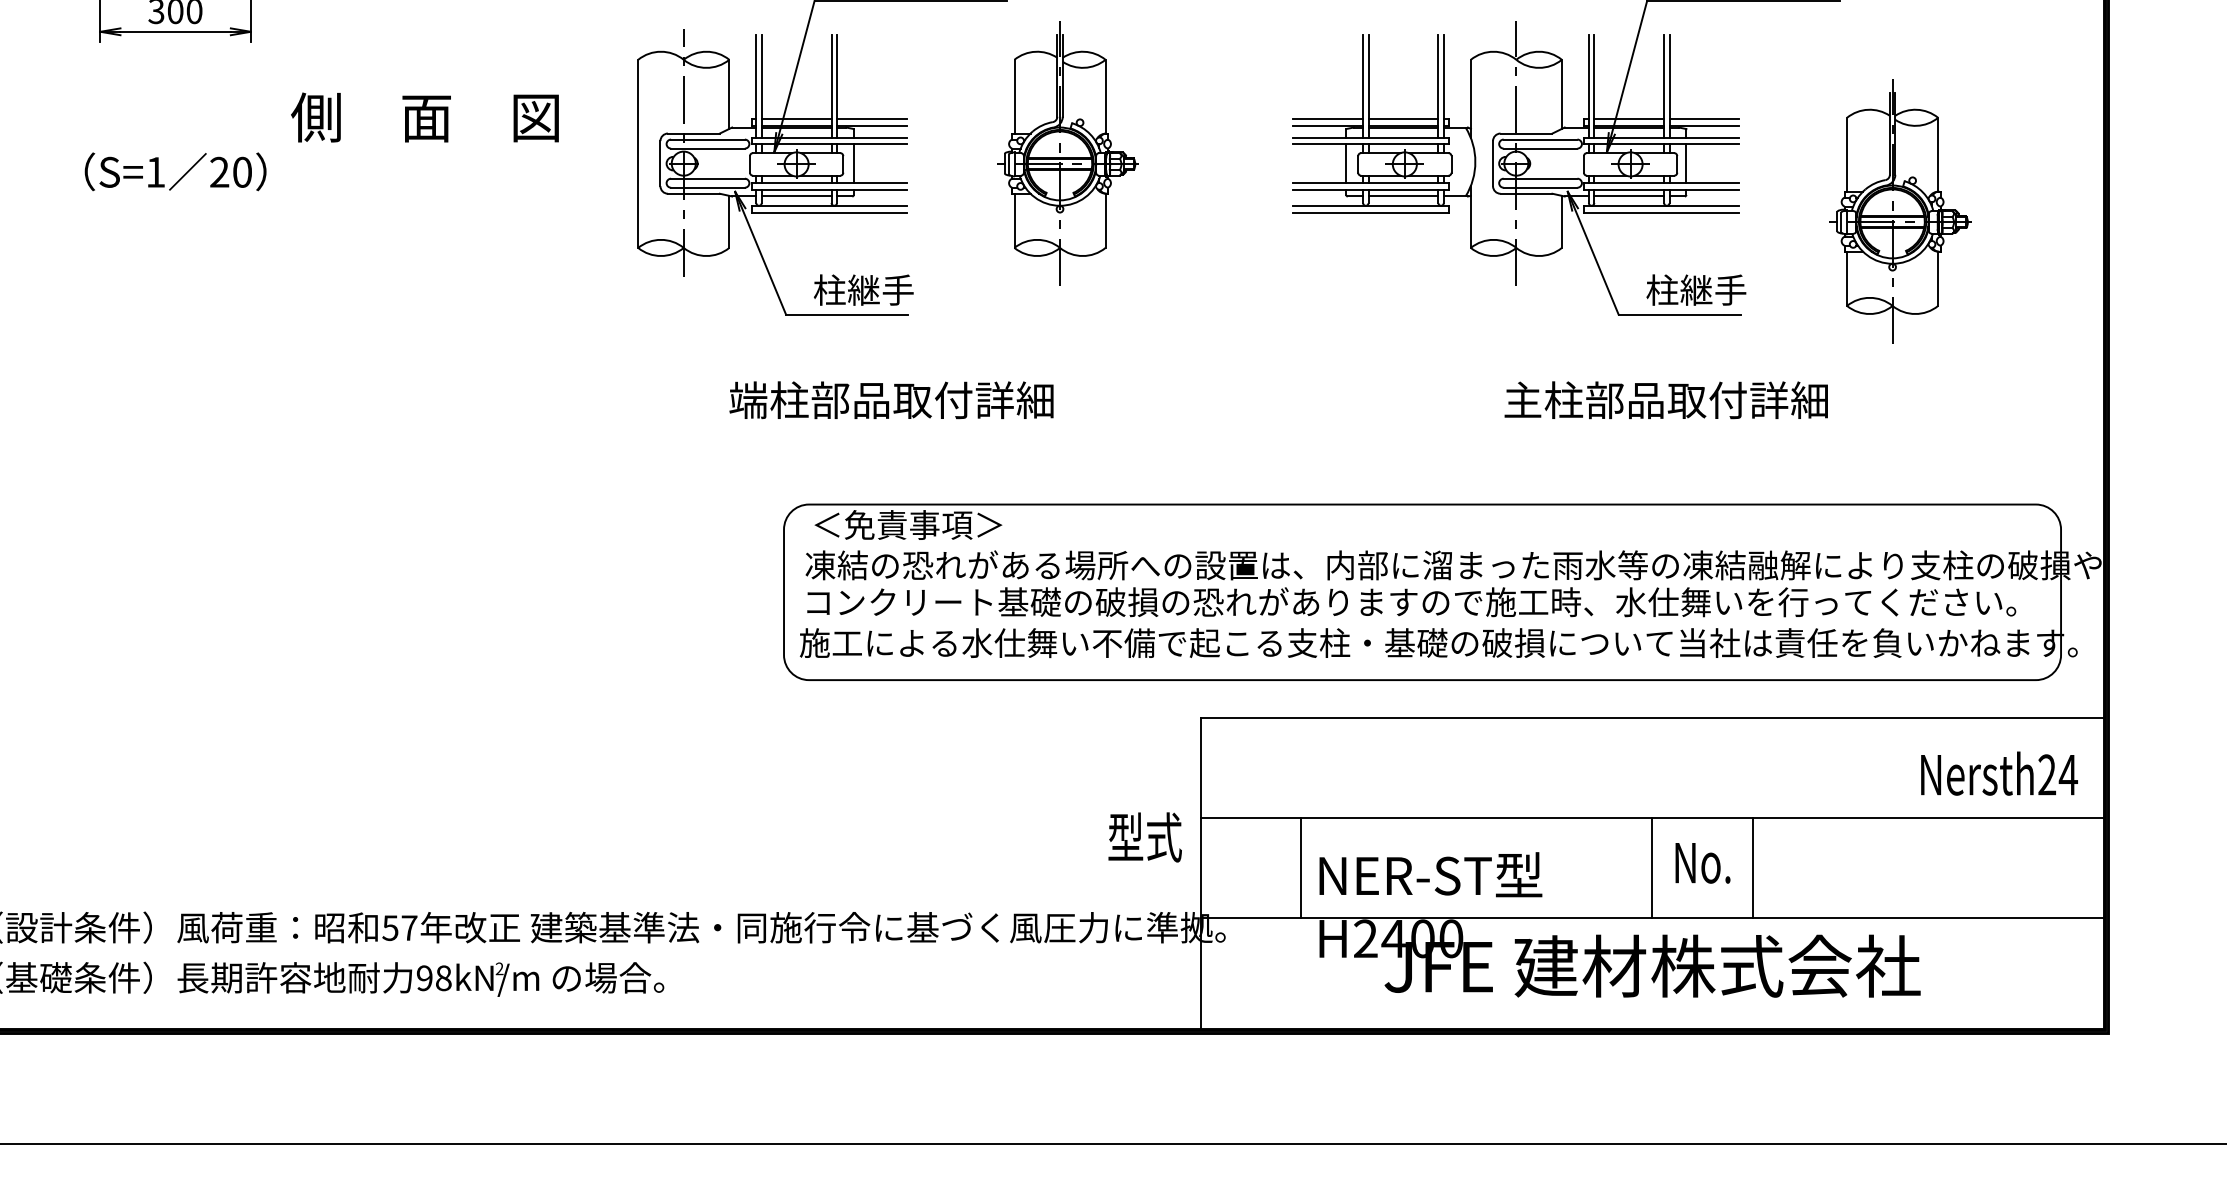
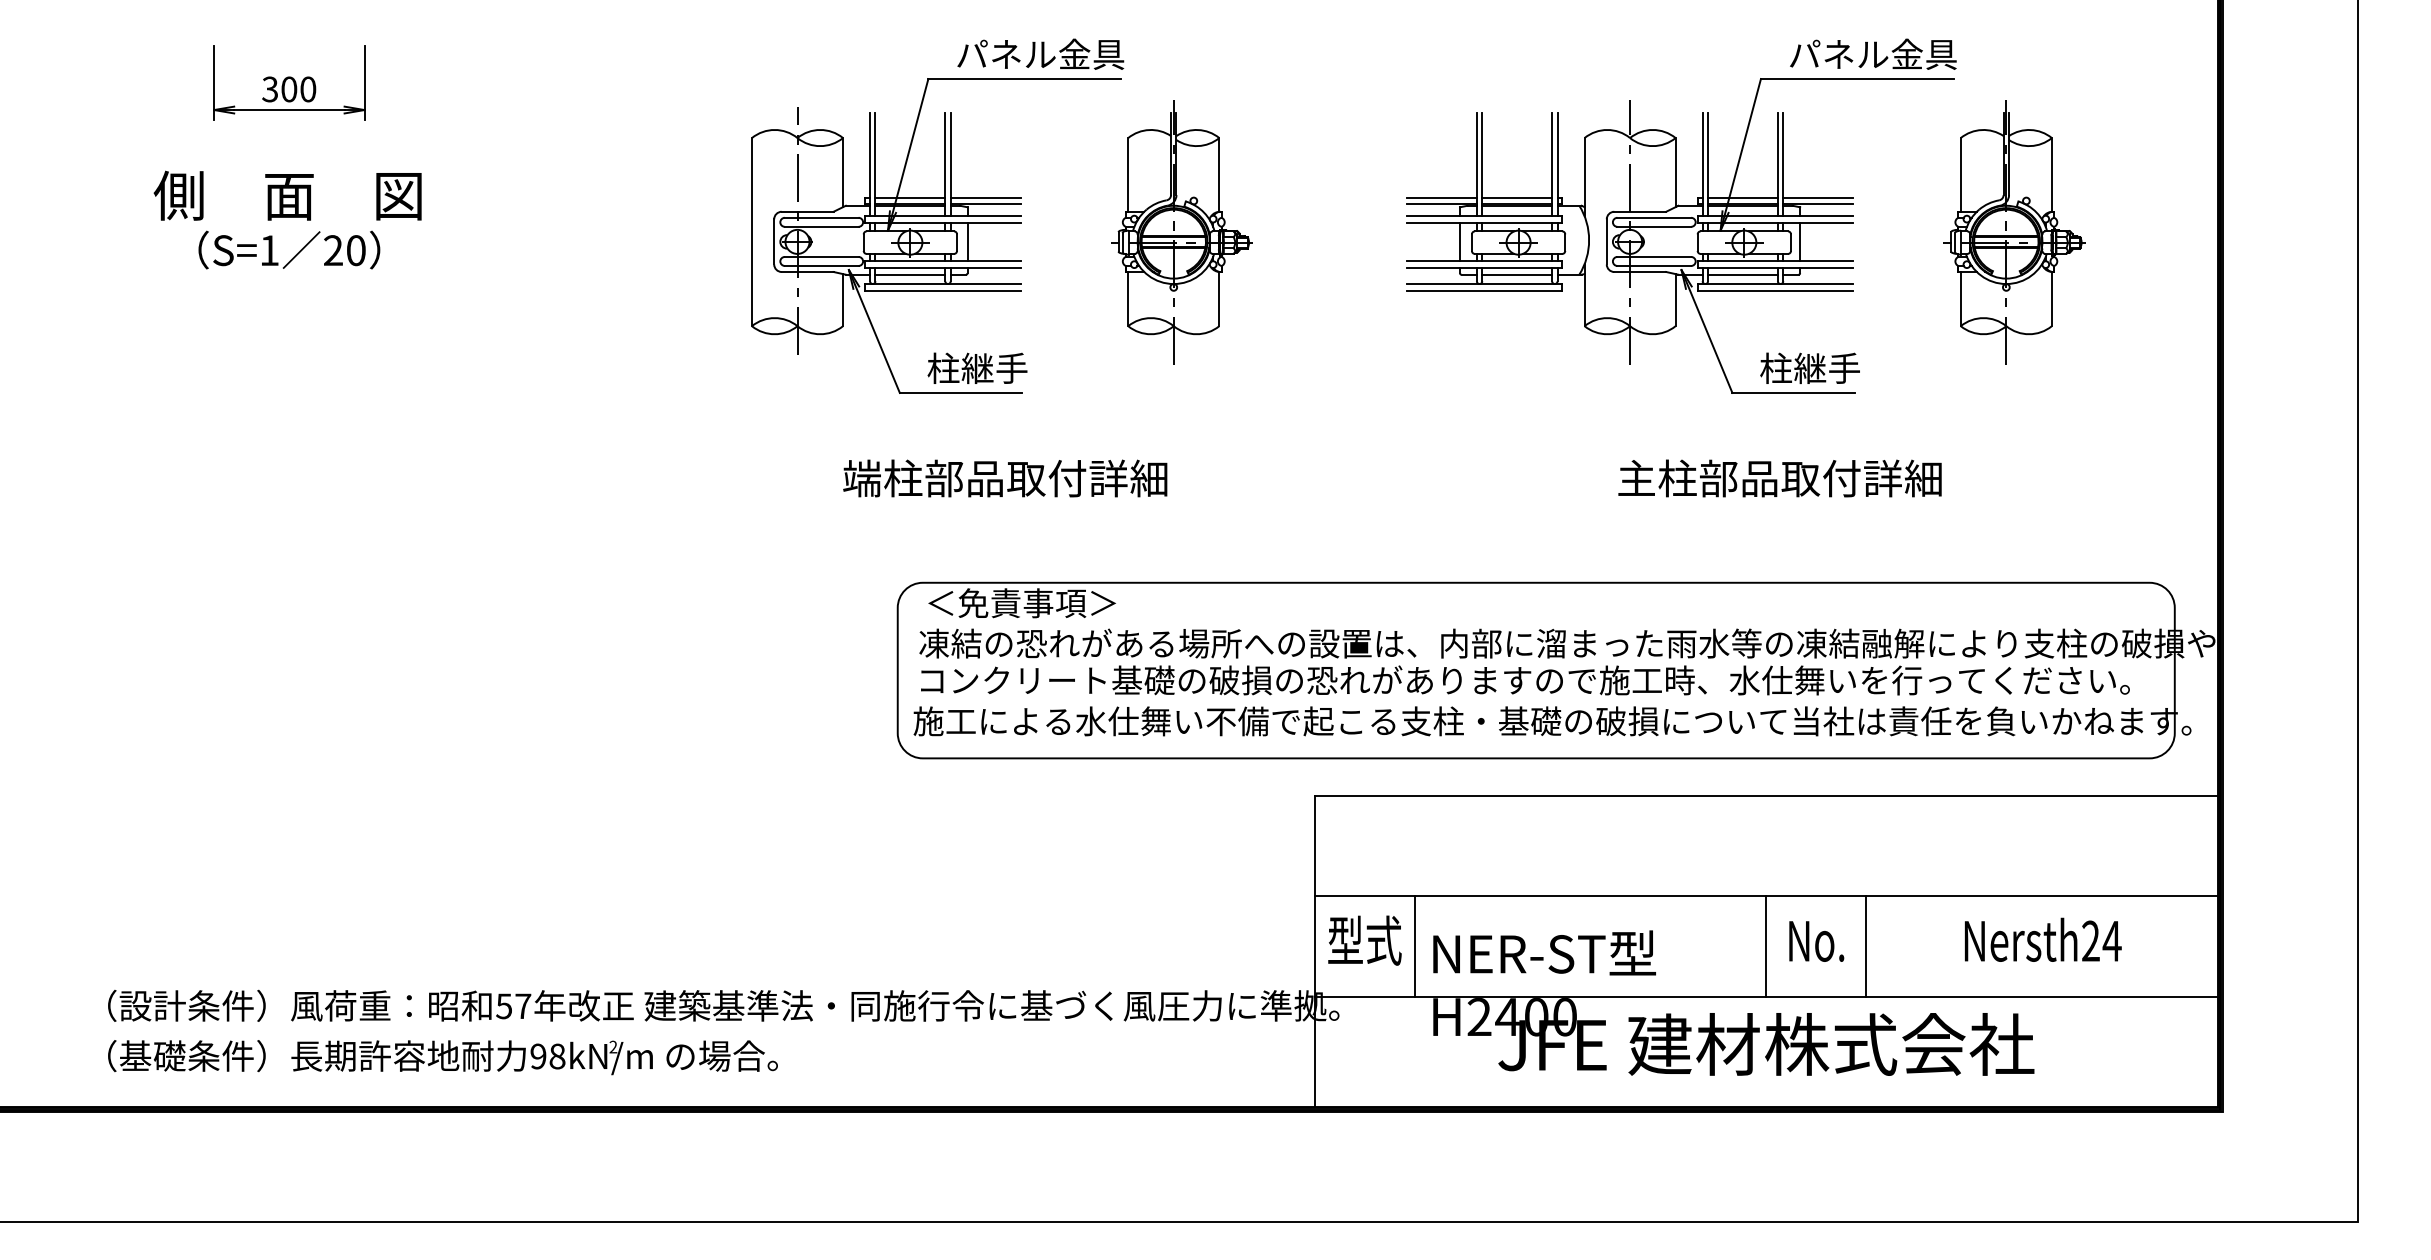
text: (424, 117) -> (287, 195), moved
part: (1900, 212) -> (2014, 232), moved
text: (1999, 773) -> (2043, 939), moved
text: (1144, 837) -> (1364, 940), moved

